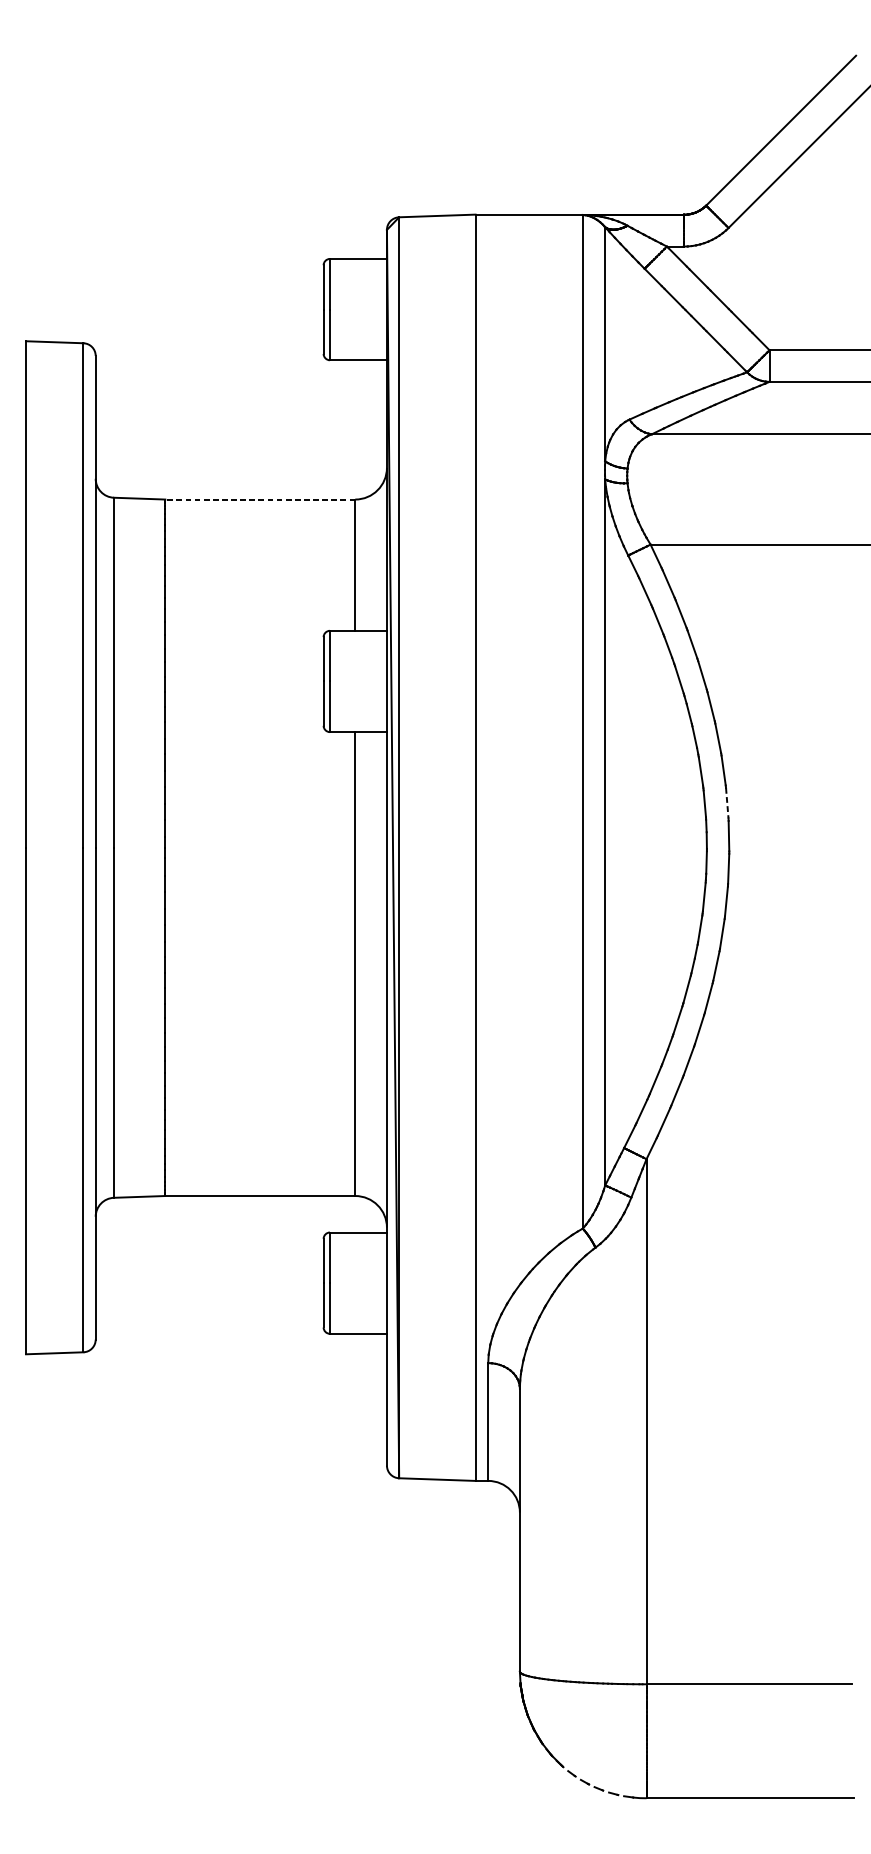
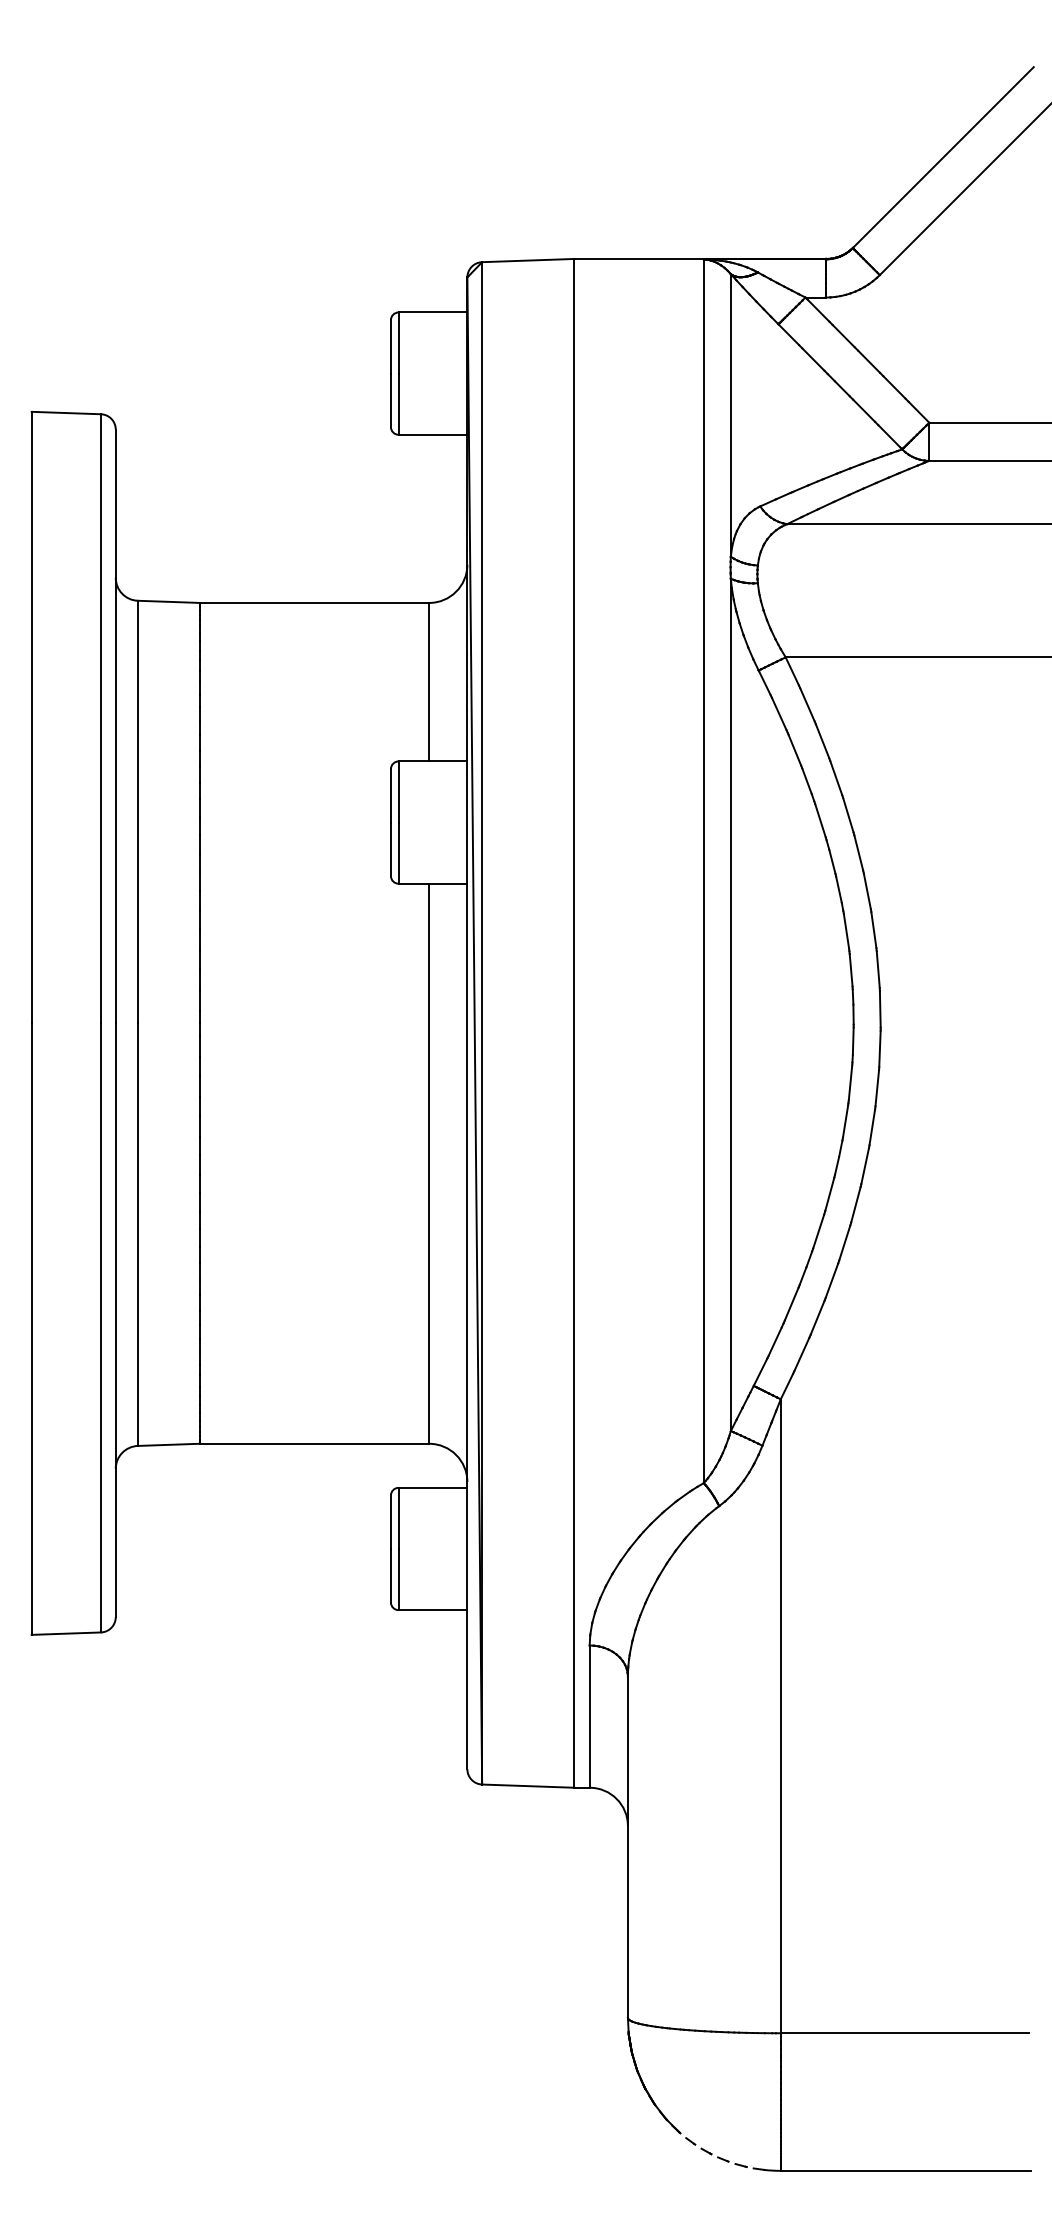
line: (260, 499) -> (314, 602), dashed -> solid
line: (727, 803) -> (878, 970), dashed -> solid

